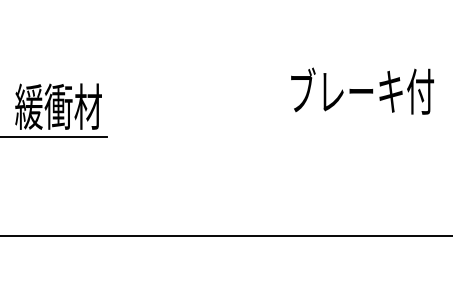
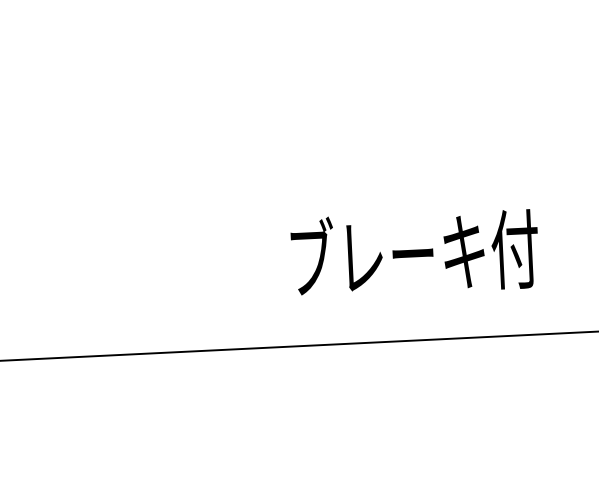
text: (362, 90) -> (414, 252), moved

